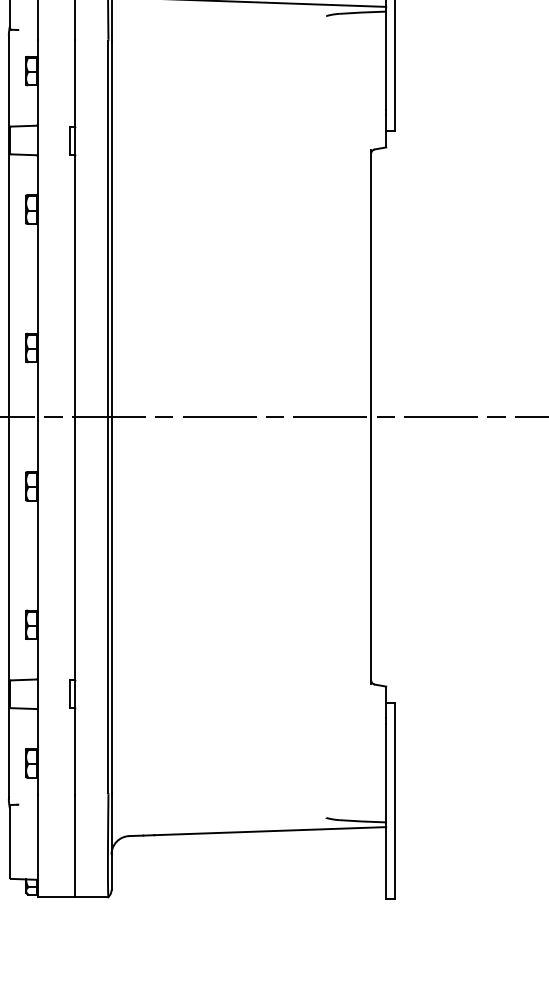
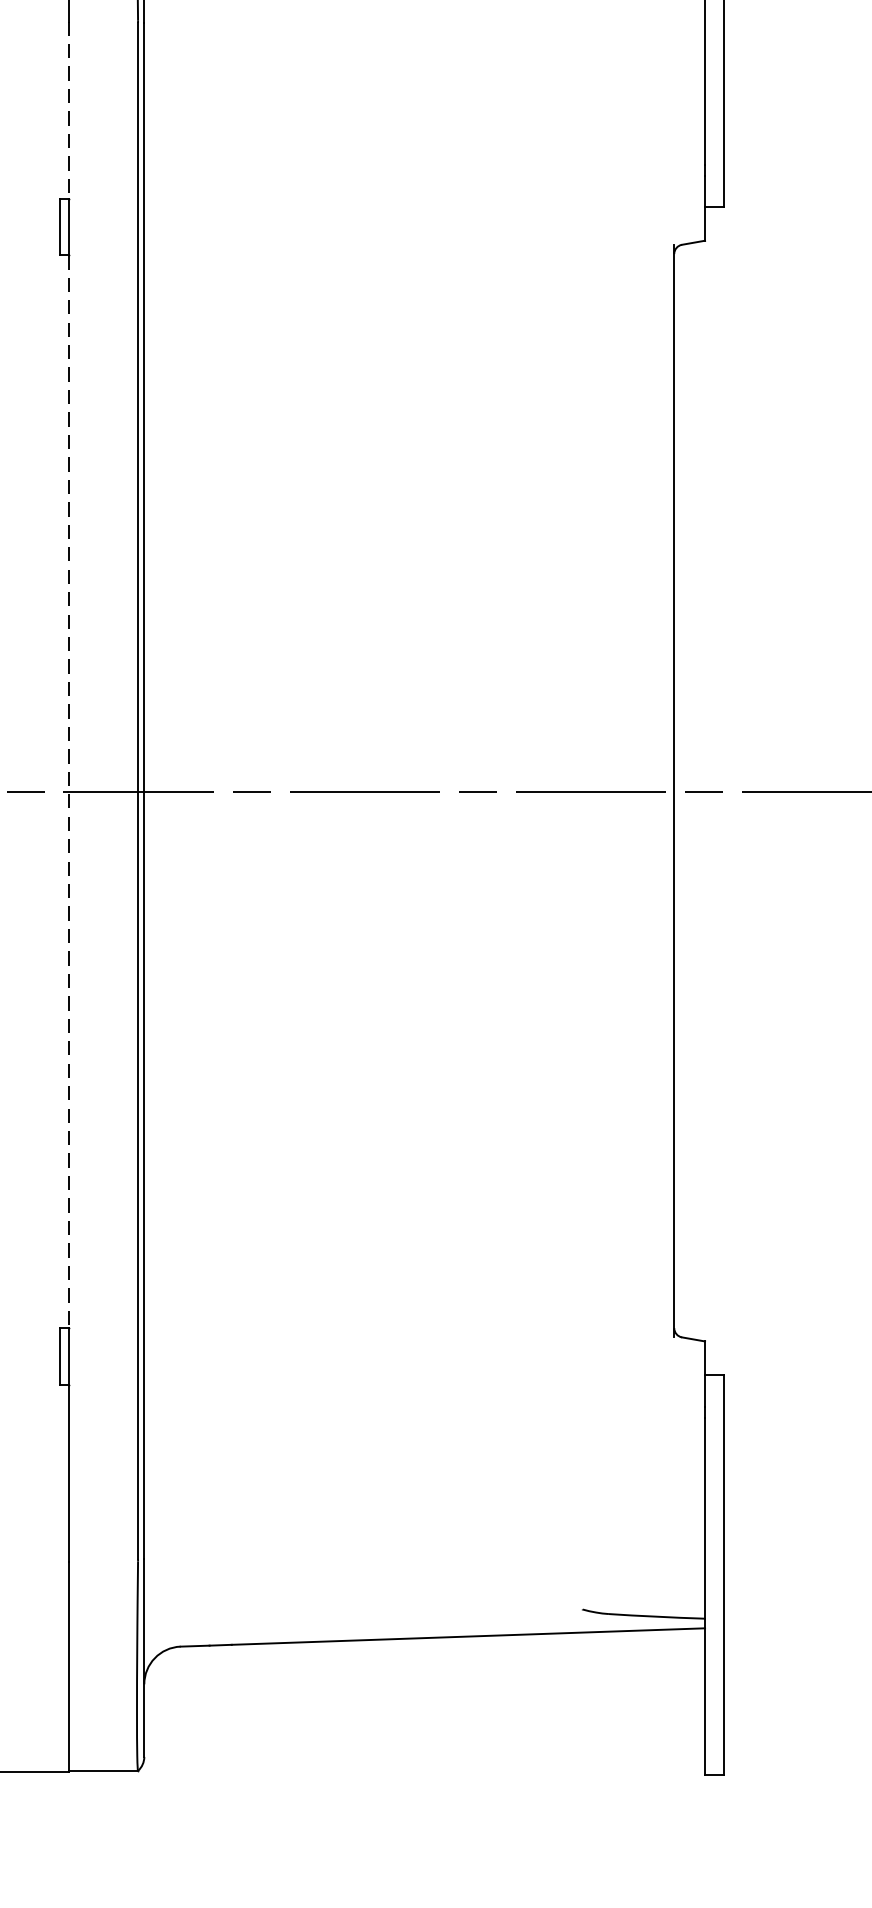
line: (74, 83) -> (68, 110), solid -> dashed
line: (74, 417) -> (68, 792), solid -> dashed

